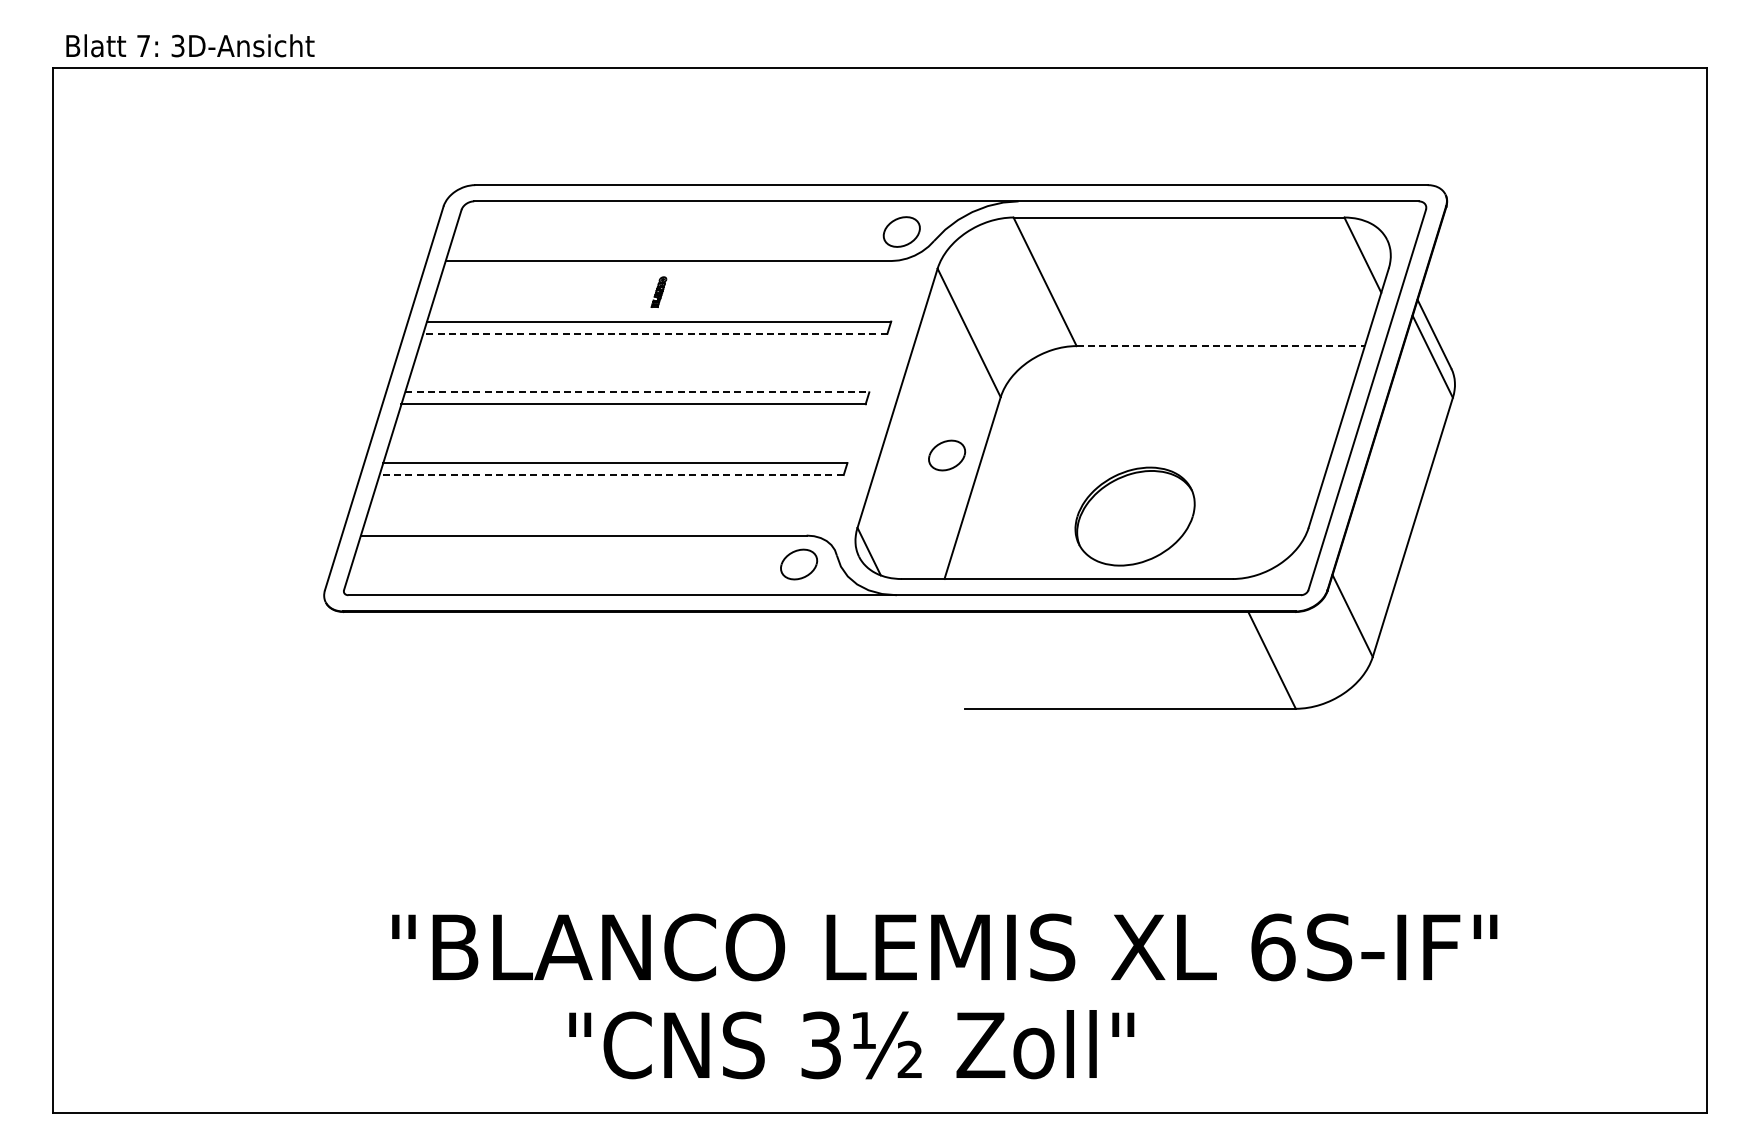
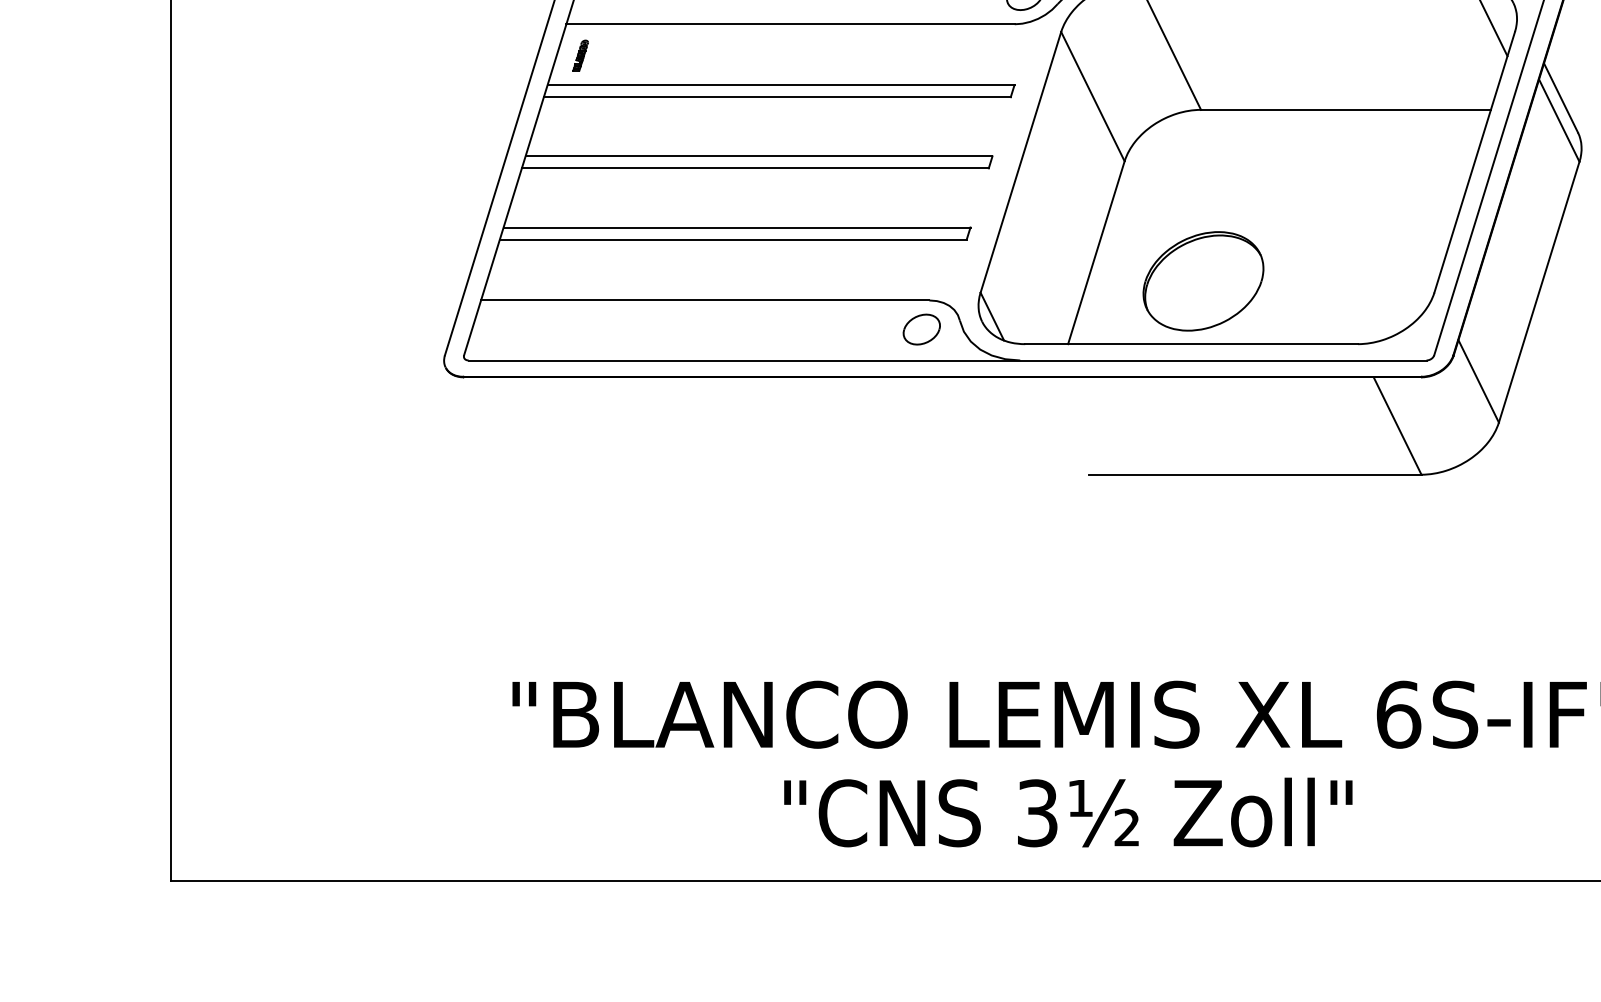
part: (658, 291) -> (580, 54), moved
line: (654, 333) -> (776, 97), dashed -> solid
line: (1221, 346) -> (1346, 110), dashed -> solid
line: (637, 392) -> (759, 156), dashed -> solid
part: (947, 455) -> (1071, 219), removed
line: (611, 475) -> (733, 240), dashed -> solid
part: (1134, 516) -> (1202, 281), moved
text: (851, 1044) -> (1068, 812), moved

